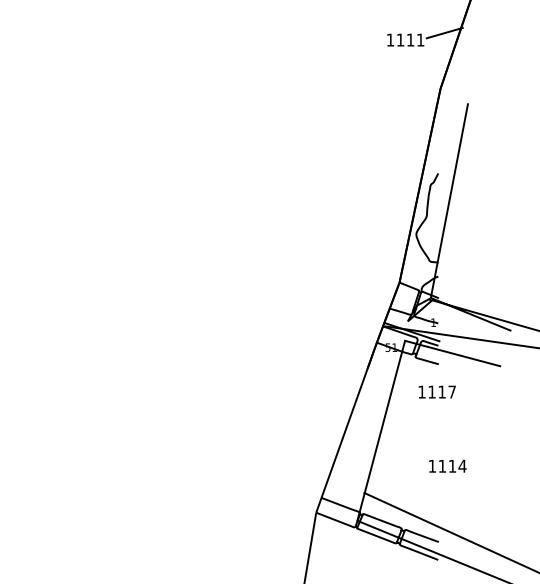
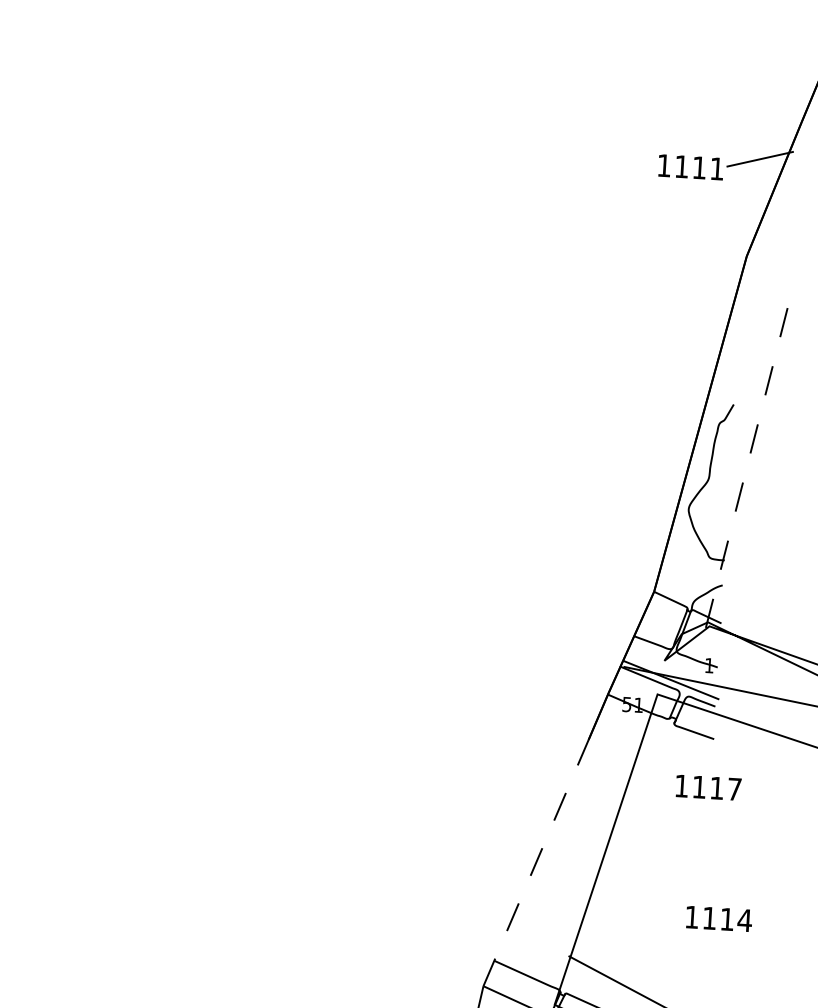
line: (449, 202) -> (750, 456), solid -> dashed
line: (342, 440) -> (537, 862), solid -> dashed

